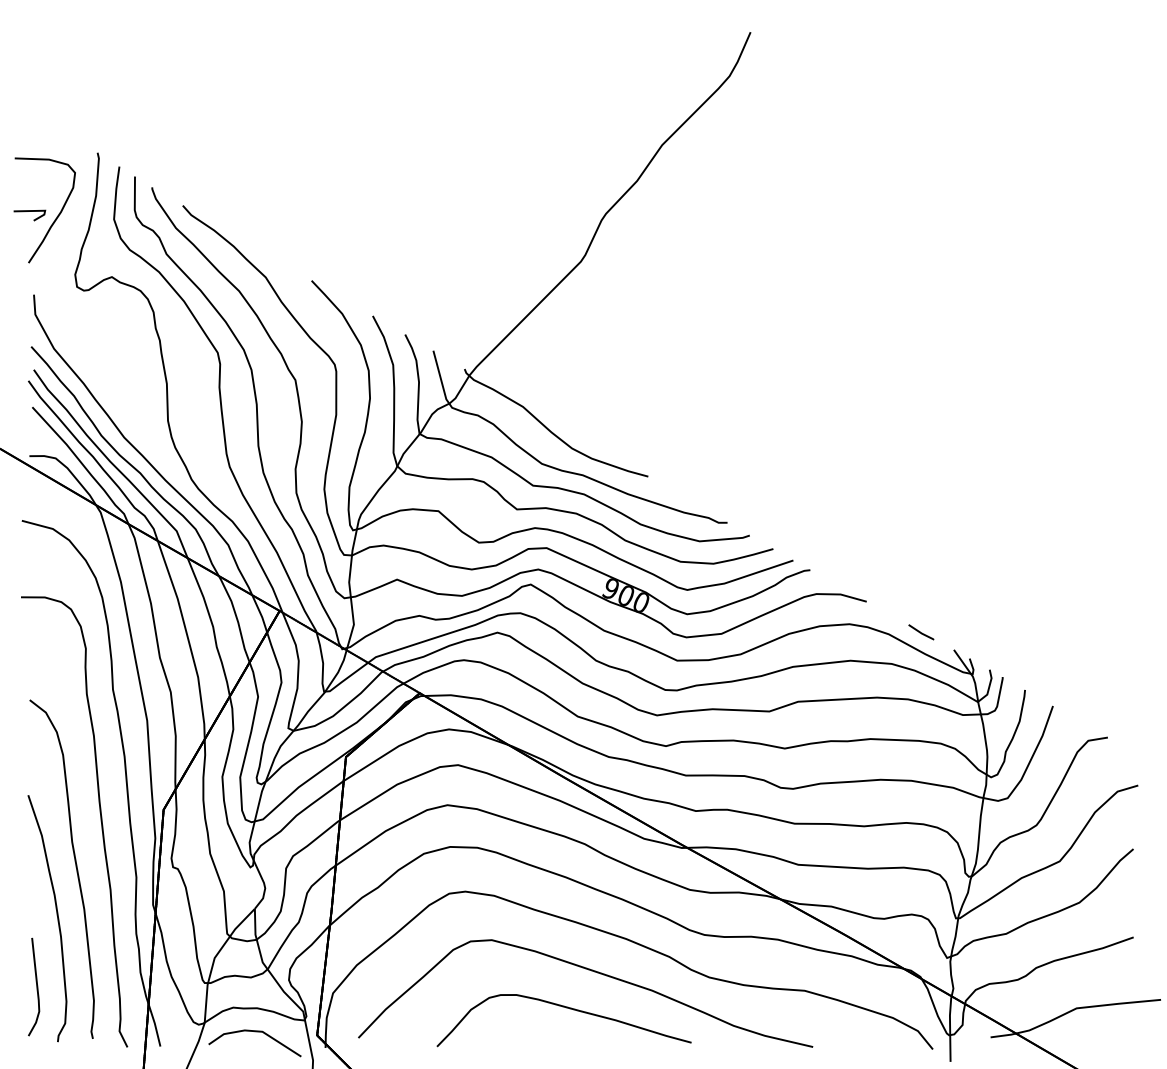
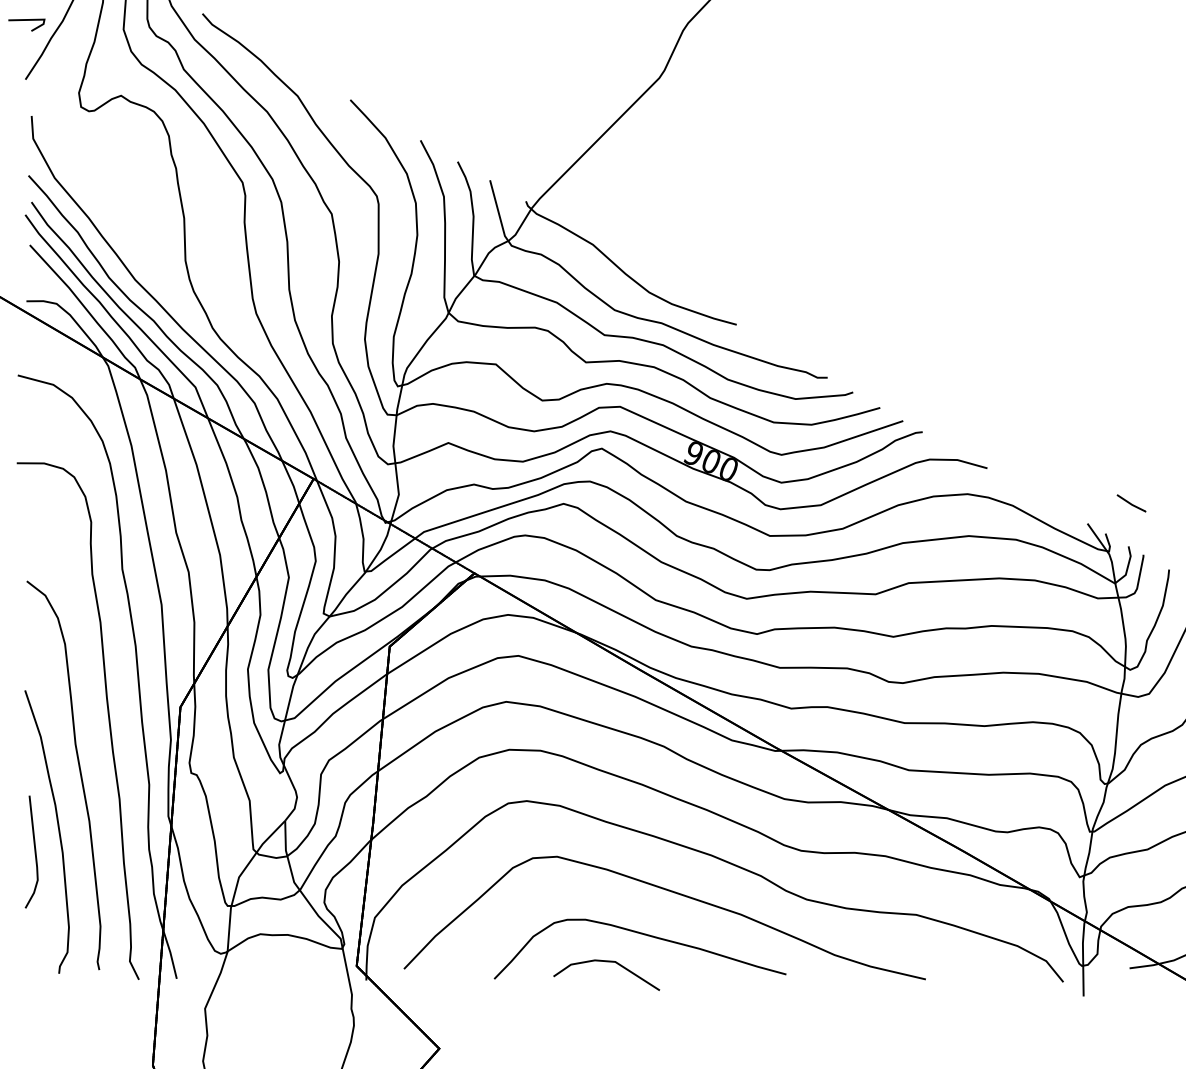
line: (921, 632) -> (1131, 503), moved
line: (36, 986) -> (34, 851), moved
line: (254, 1032) -> (606, 962), moved

